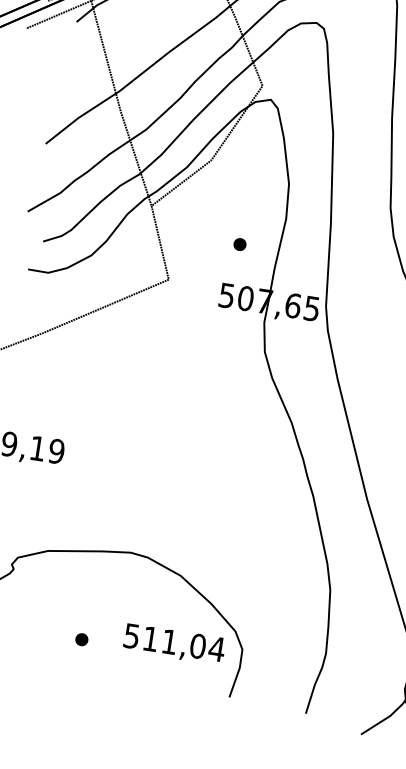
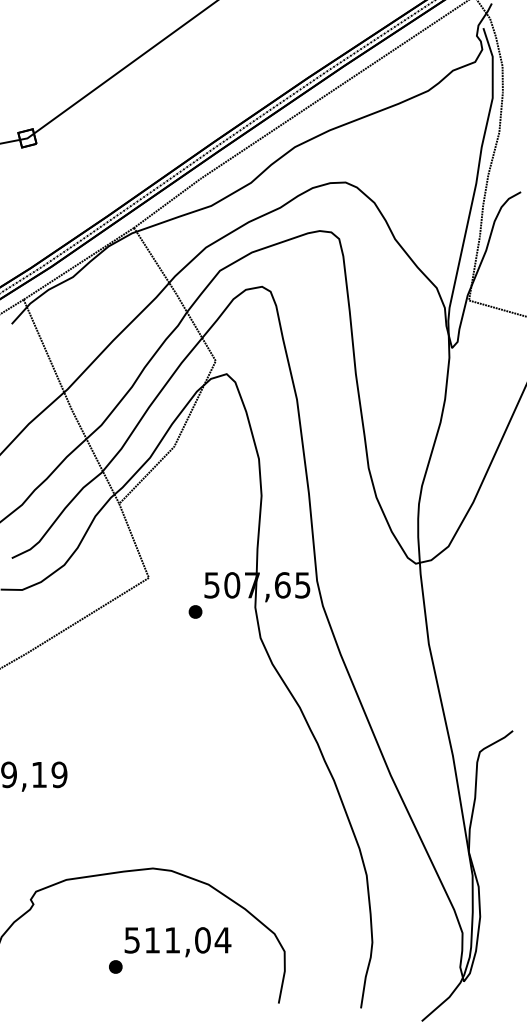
part: (240, 244) -> (195, 611), moved
text: (173, 644) -> (177, 942), moved

